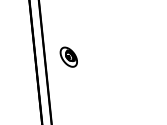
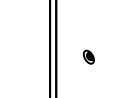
part: (68, 56) -> (88, 56), moved

